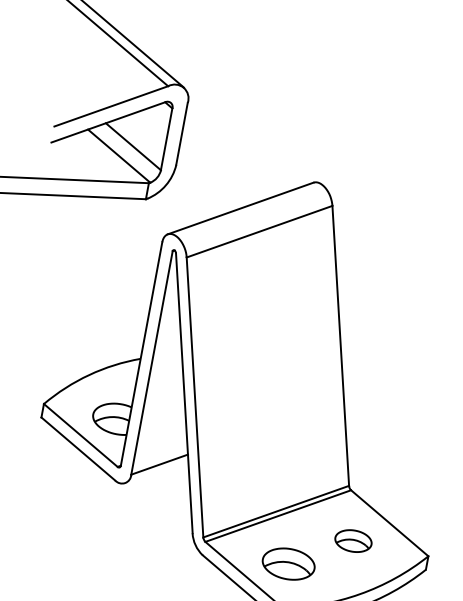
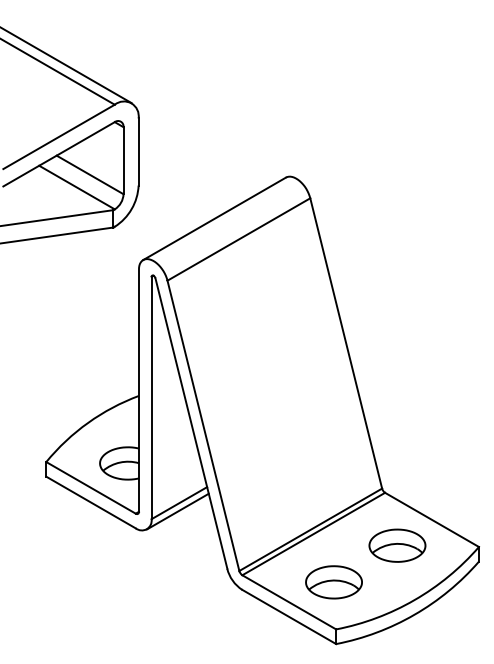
line: (156, 472) -> (177, 511), added
part: (353, 540) -> (397, 545), size x1.43

